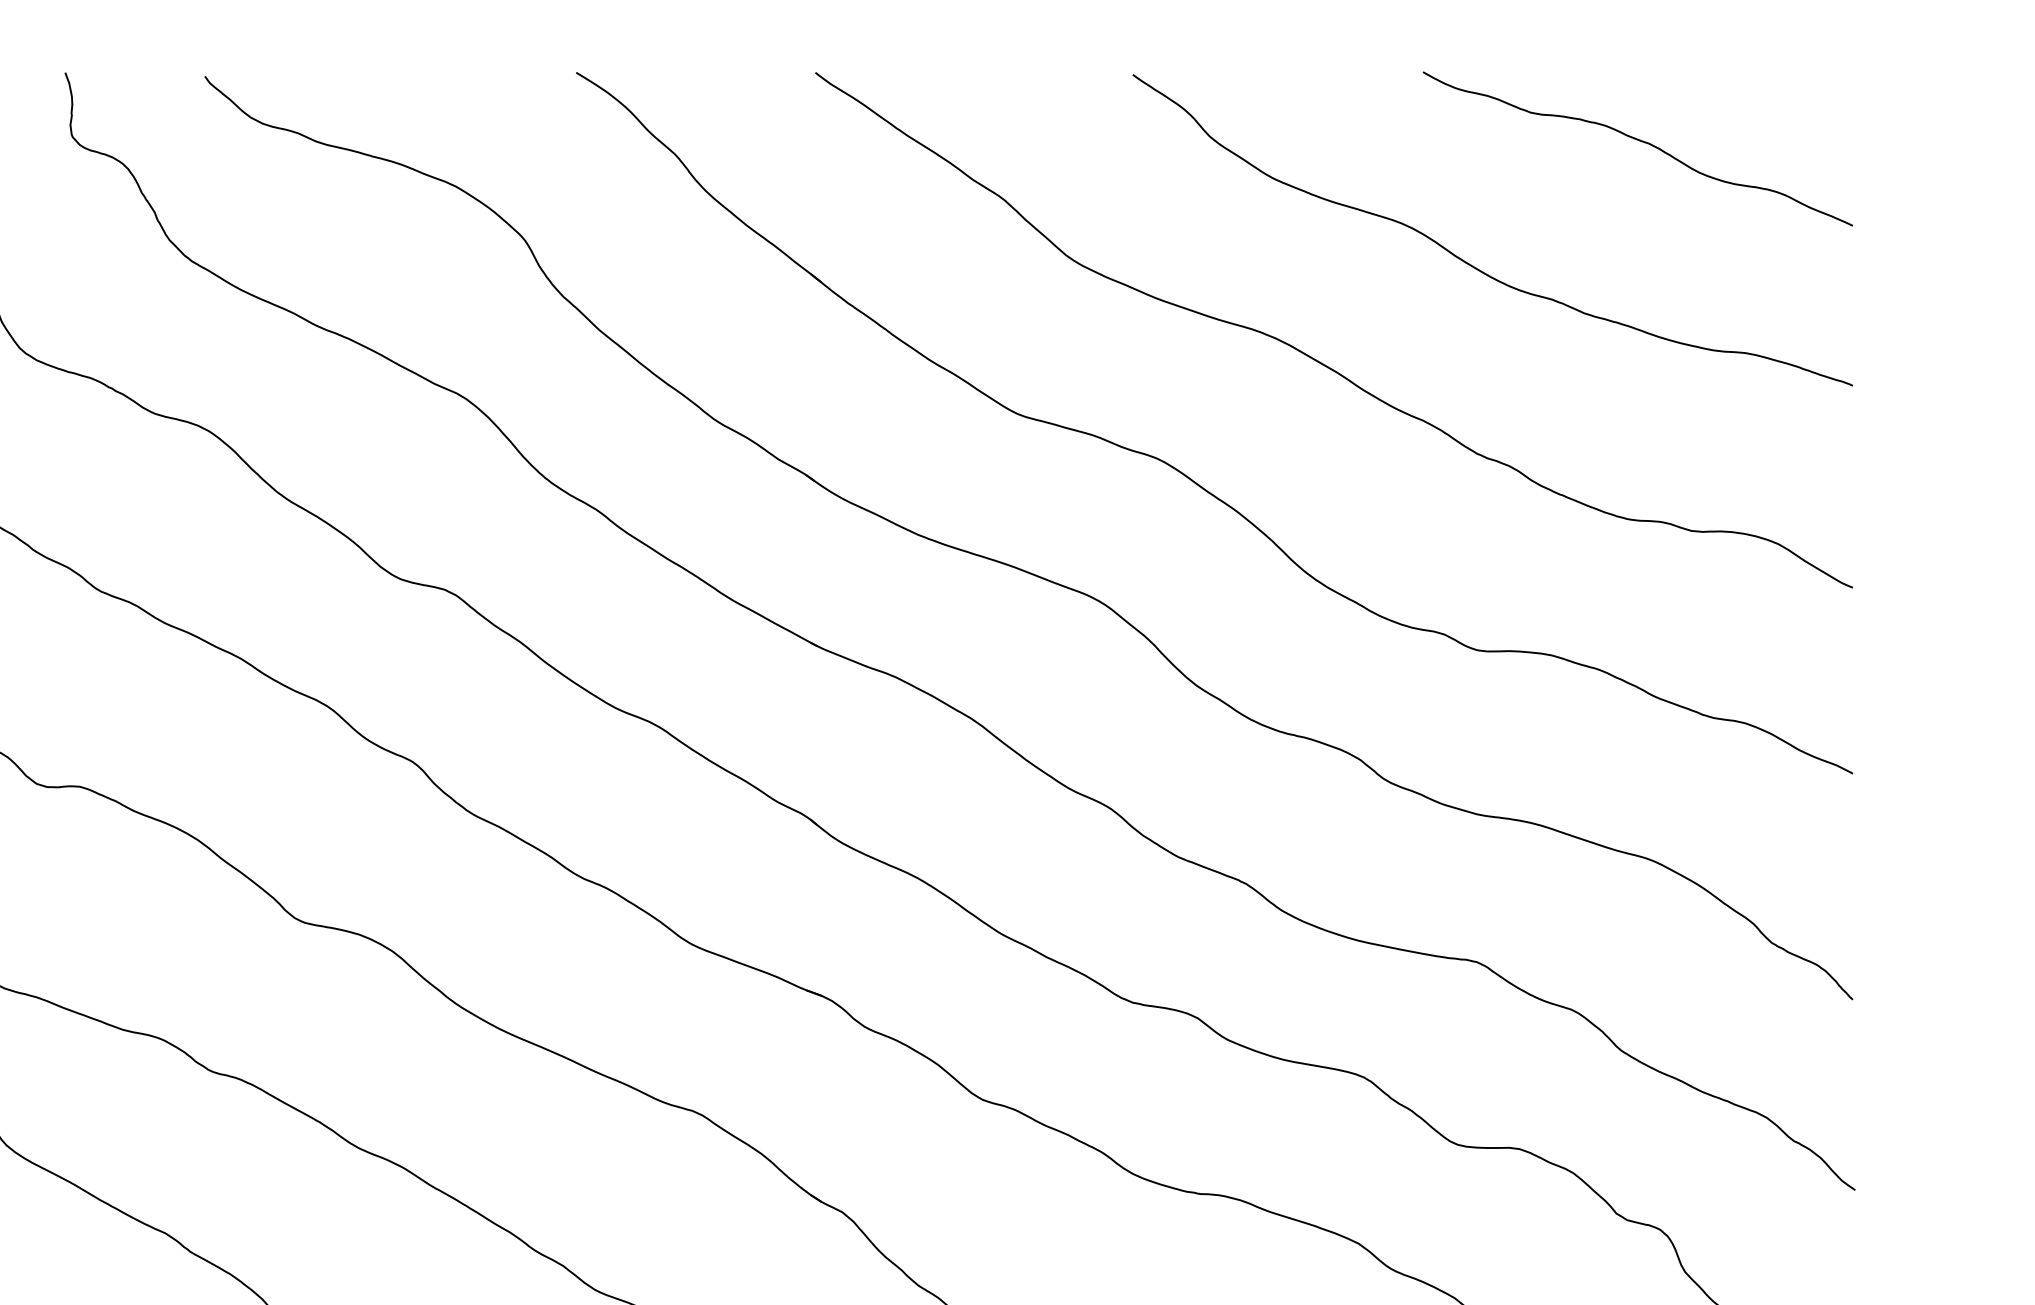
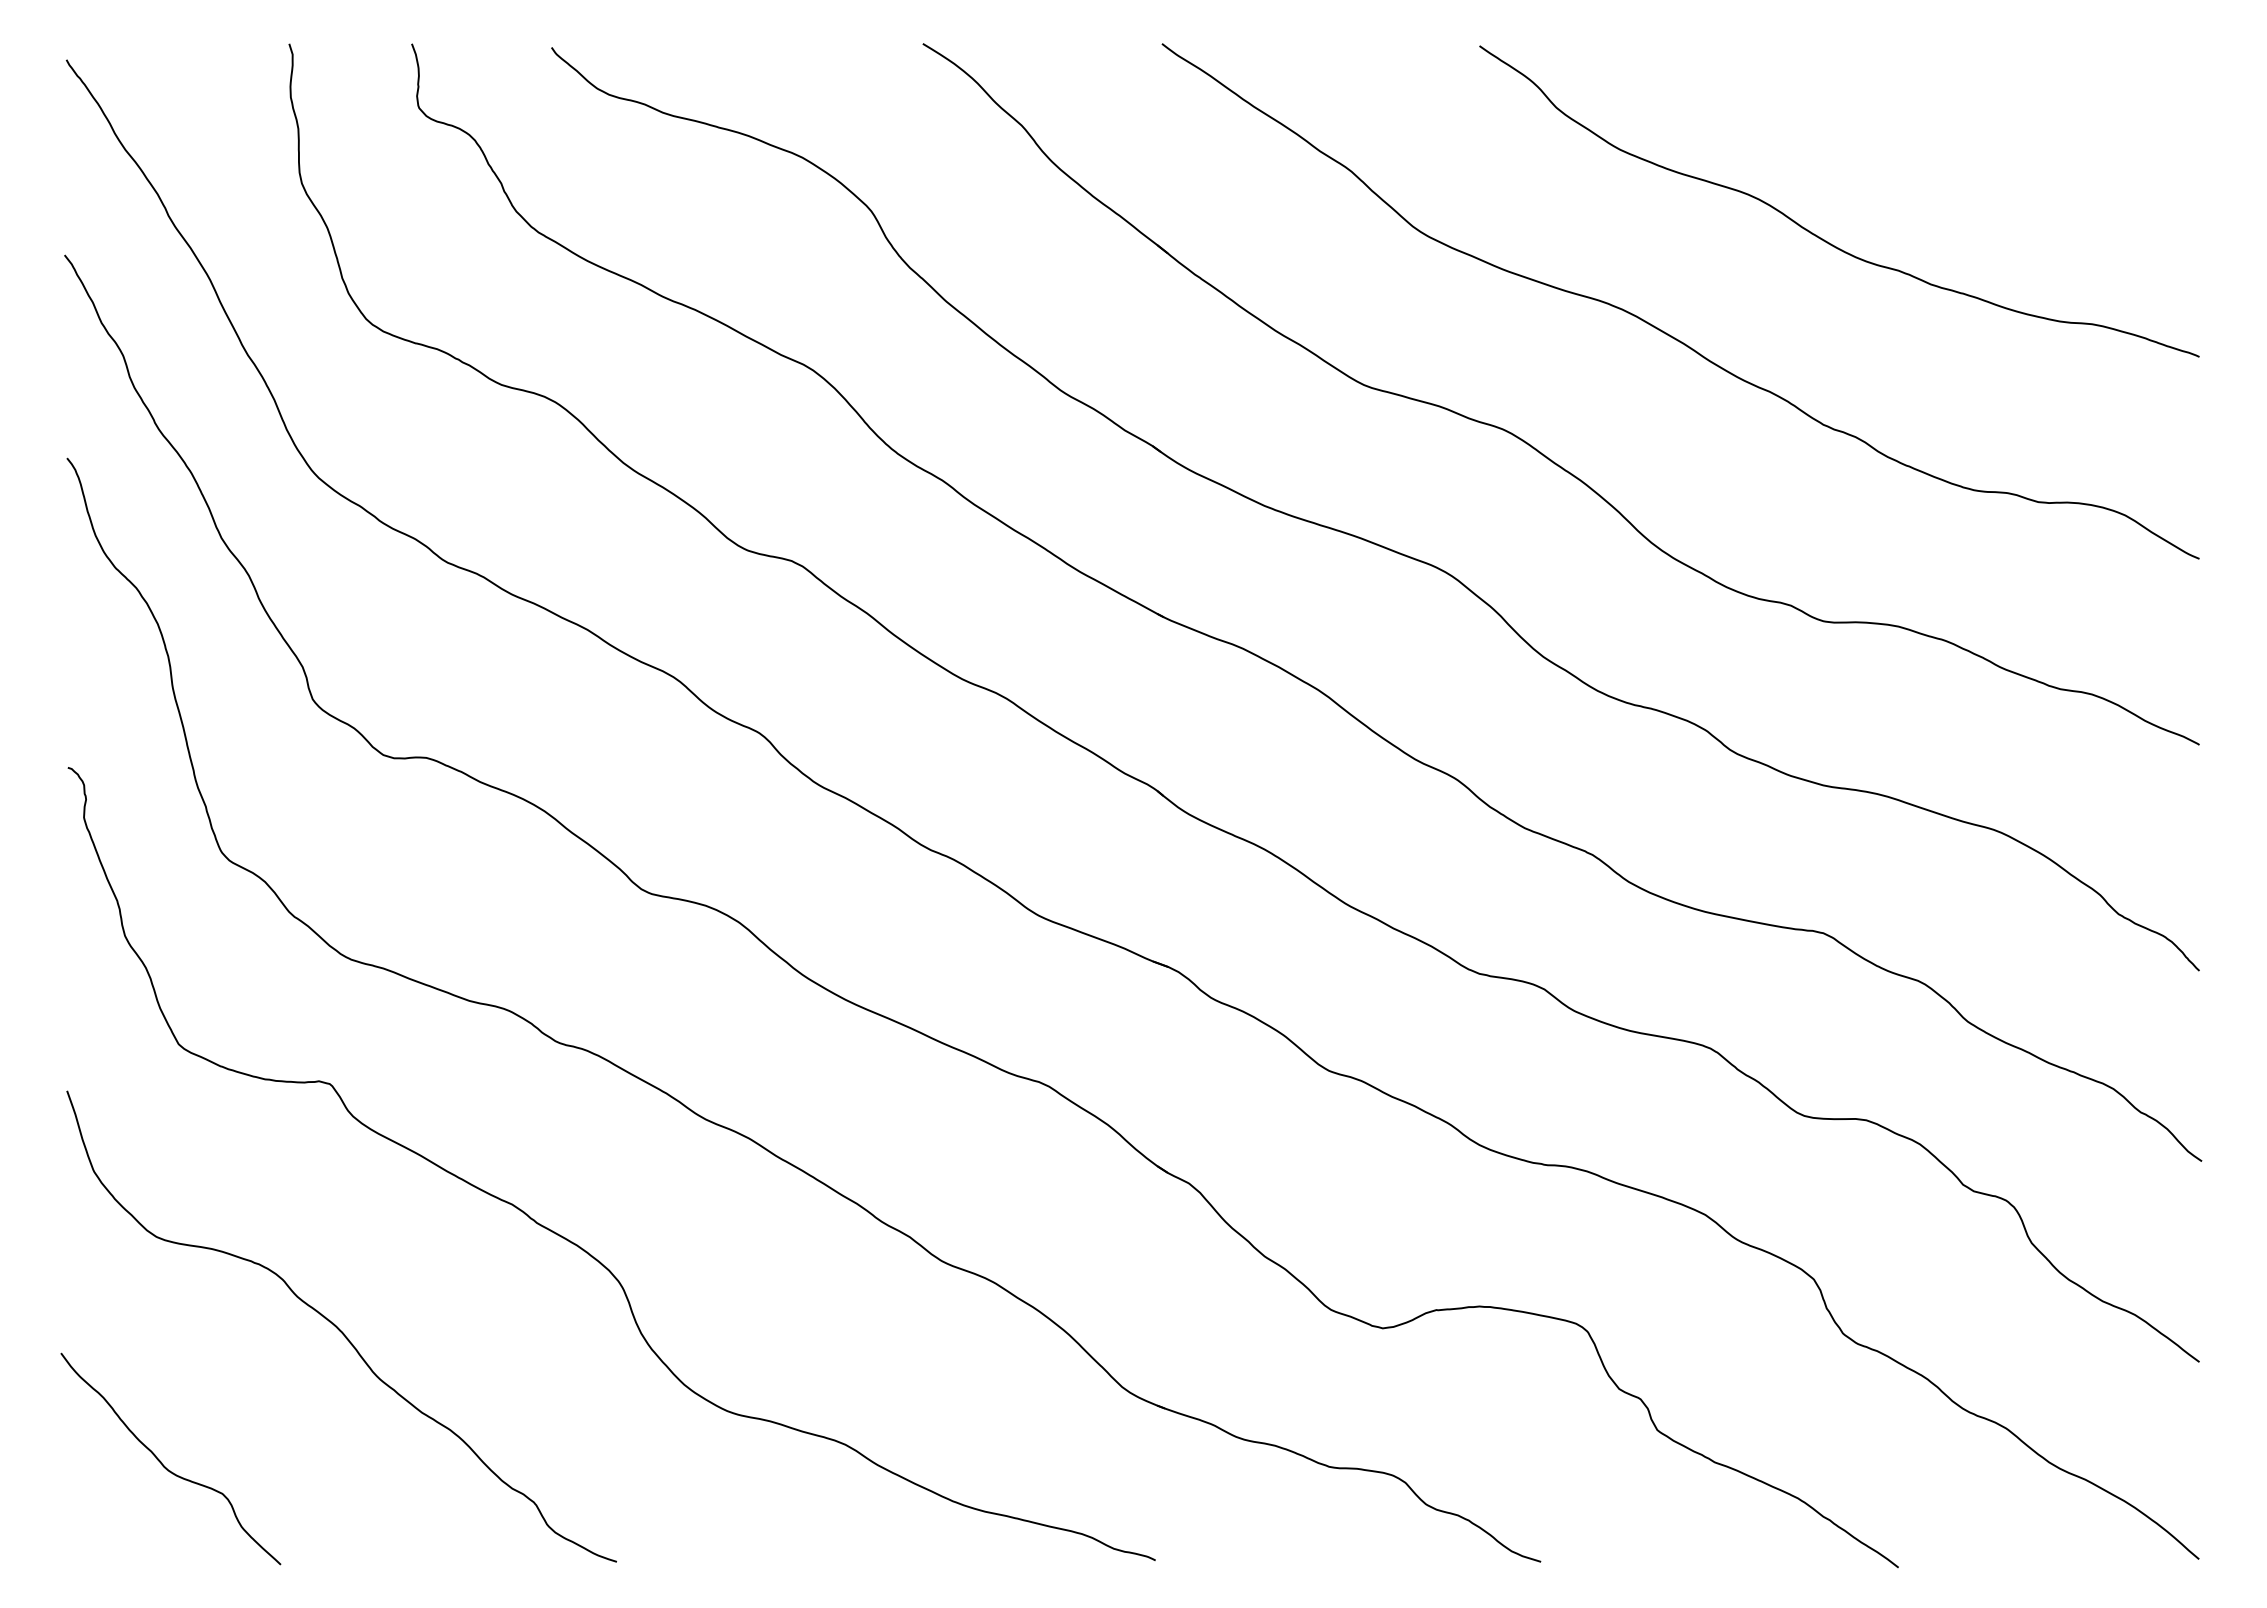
curve: (1638, 141) -> (1985, 112), removed

